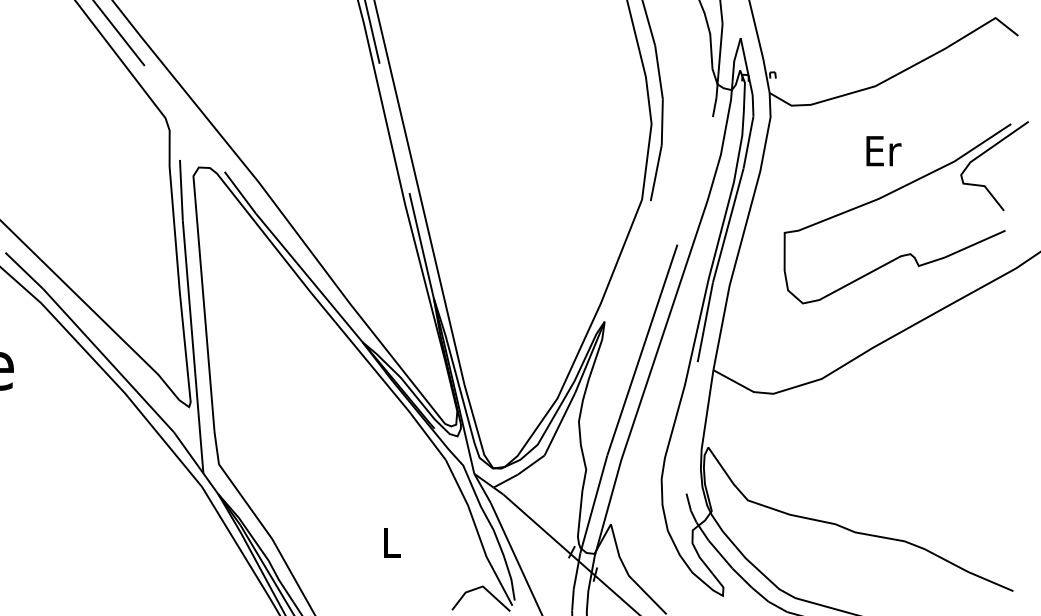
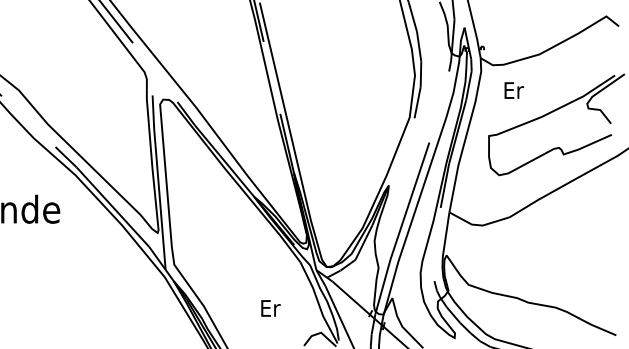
text: (882, 151) -> (513, 90), moved
text: (391, 542) -> (270, 308), L -> Er

